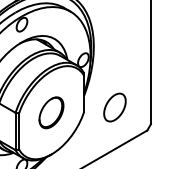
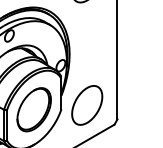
part: (115, 107) -> (87, 105), size x1.67
part: (50, 112) -> (33, 109), size x1.67

